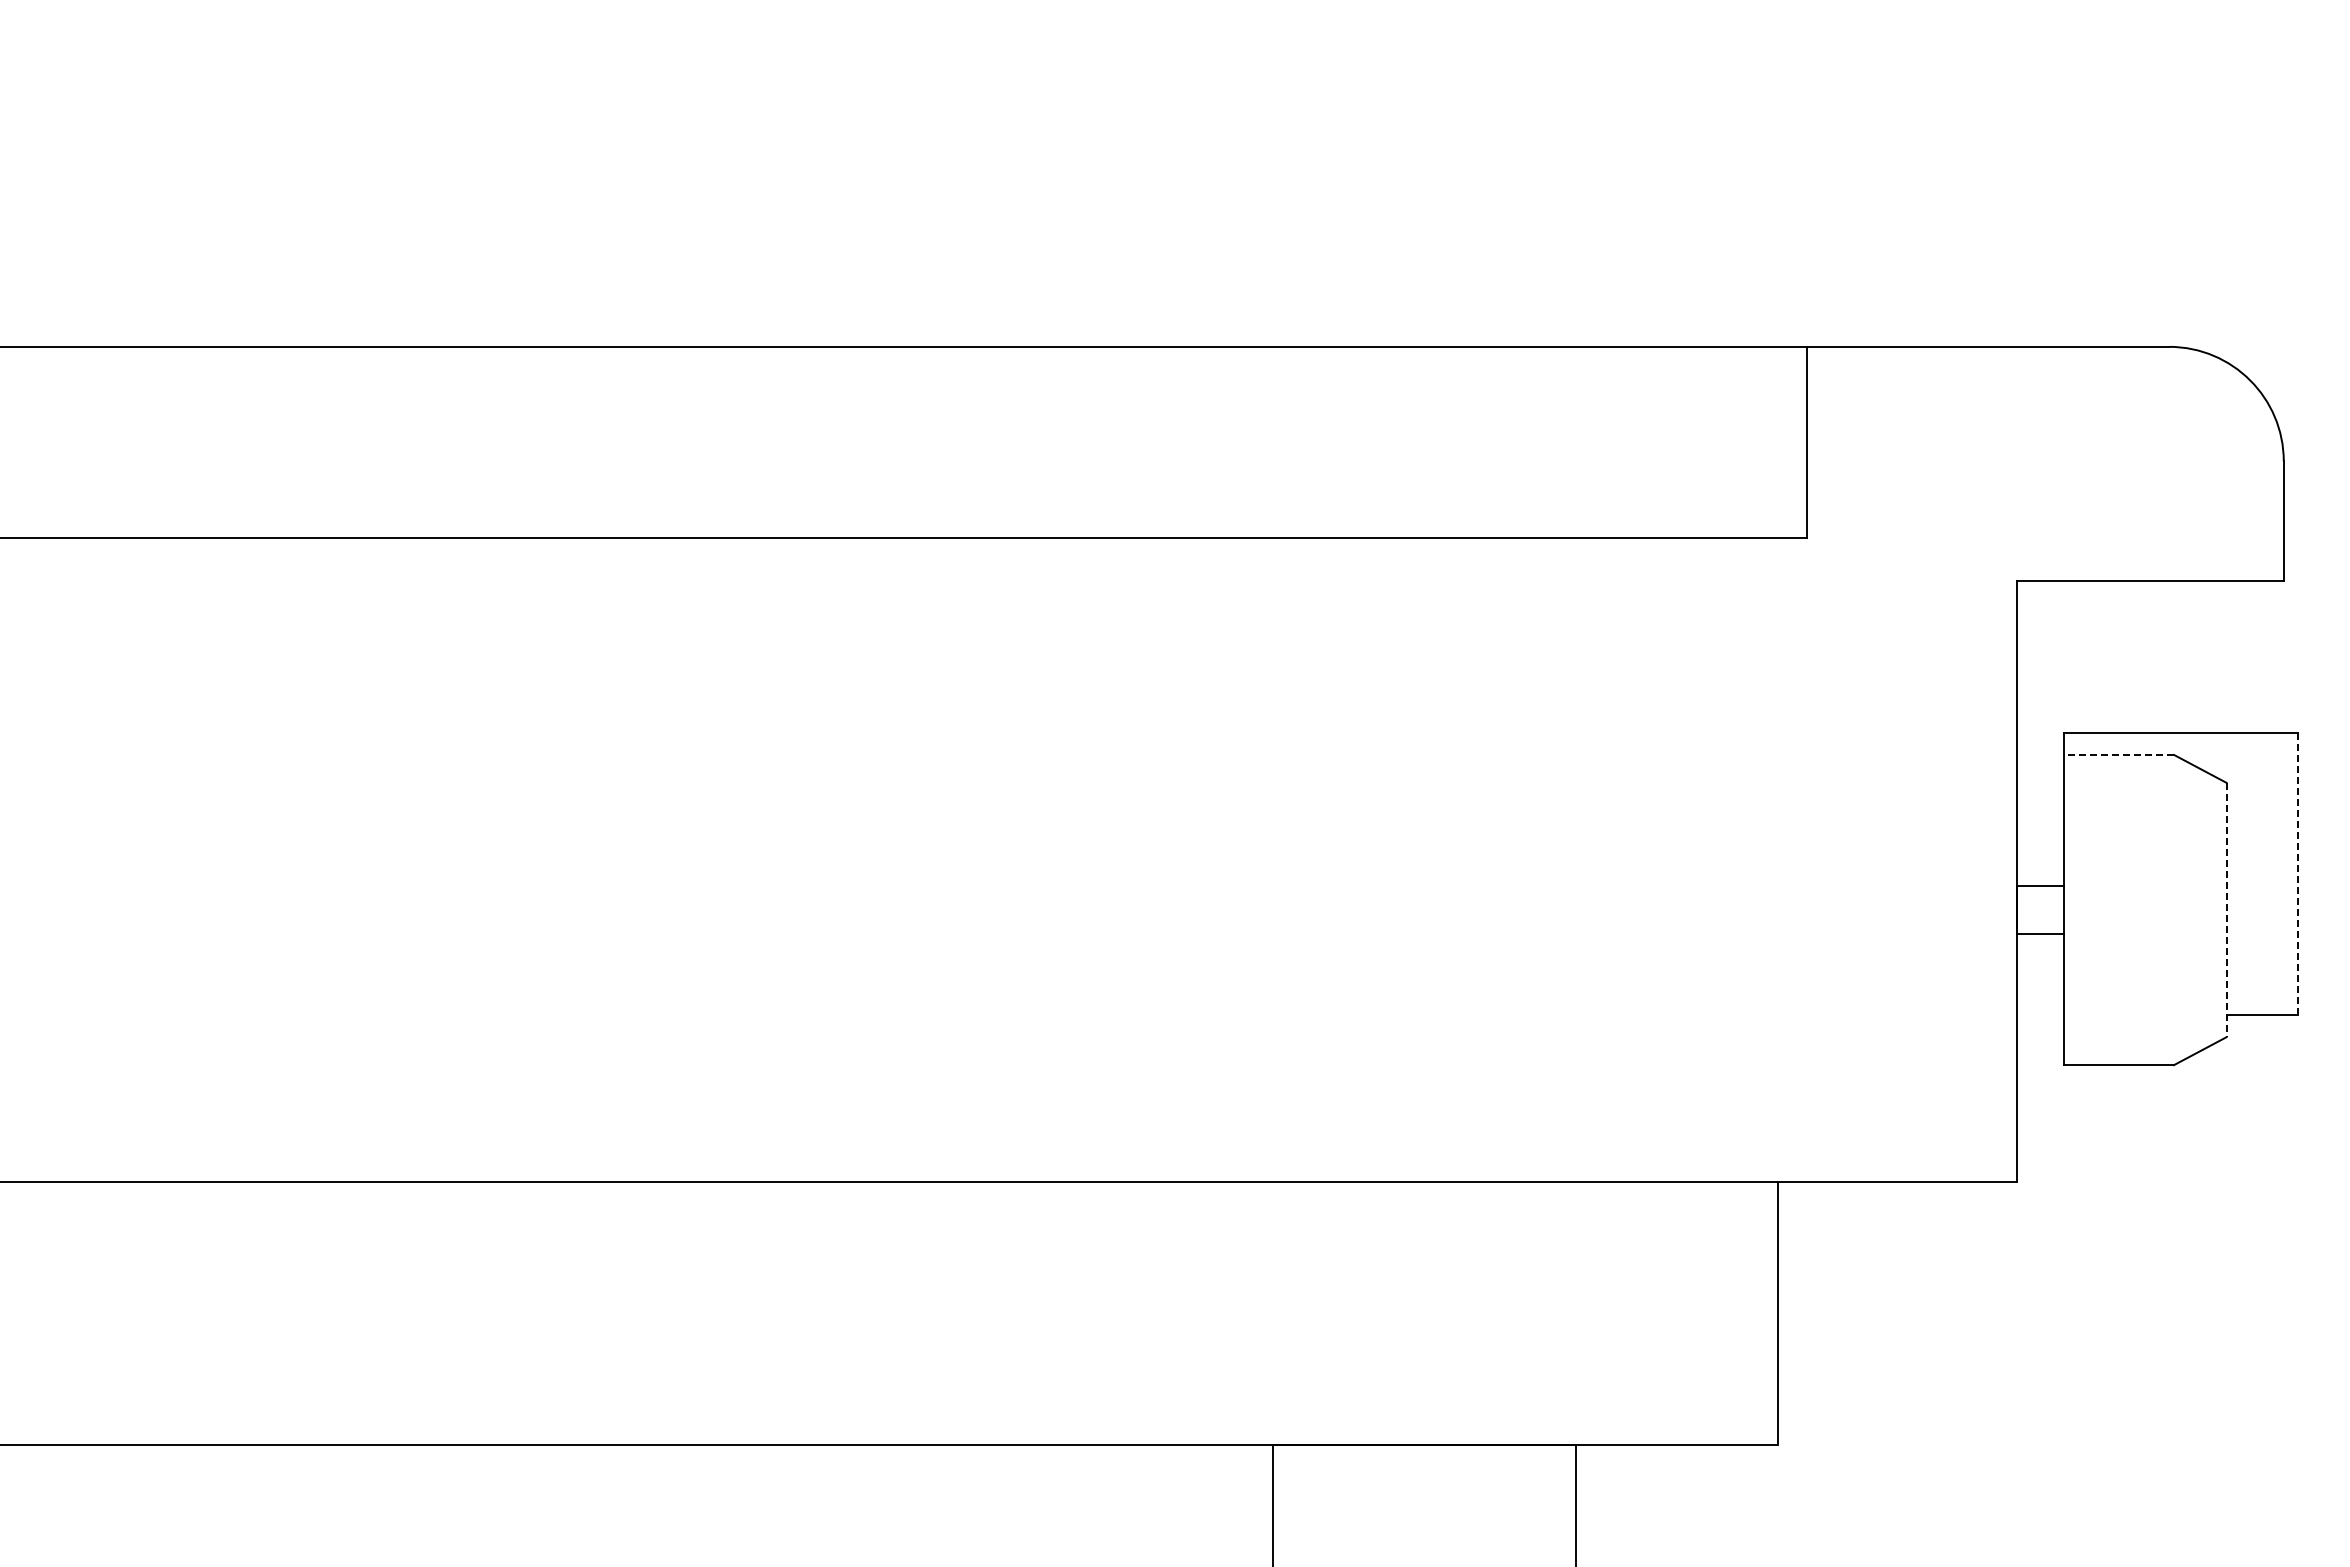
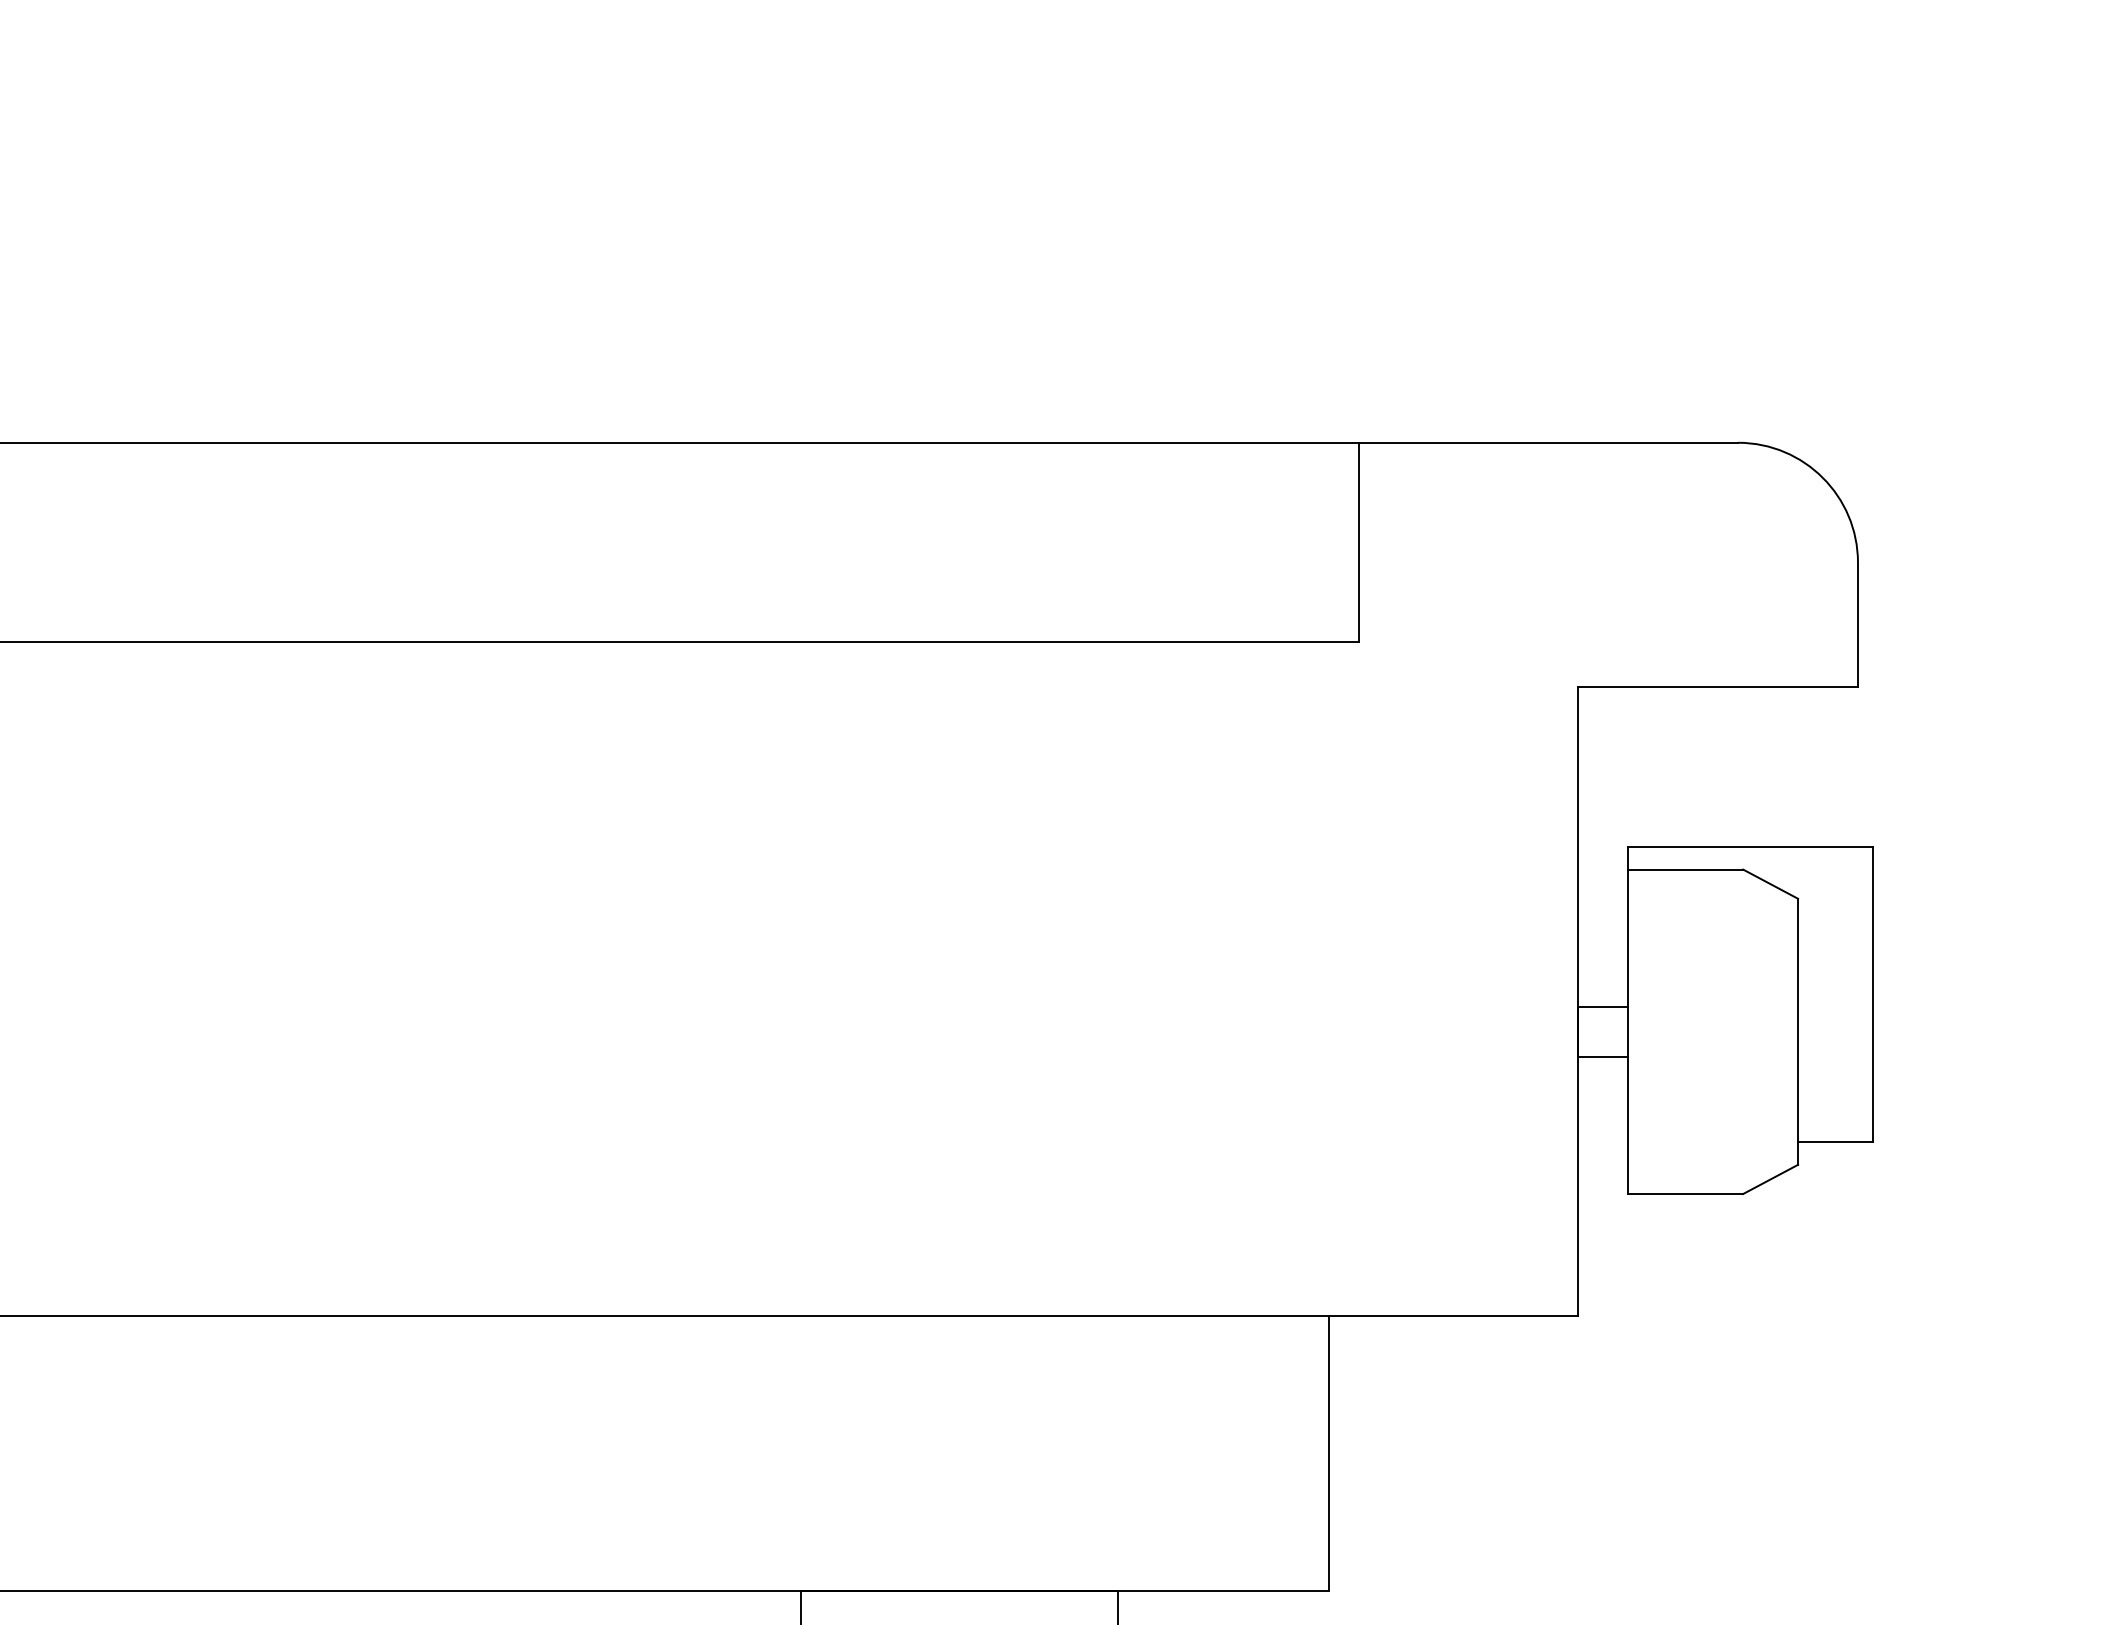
line: (2119, 754) -> (1686, 869), dashed -> solid
line: (2298, 874) -> (1873, 994), dashed -> solid
line: (2226, 910) -> (1798, 1032), dashed -> solid

